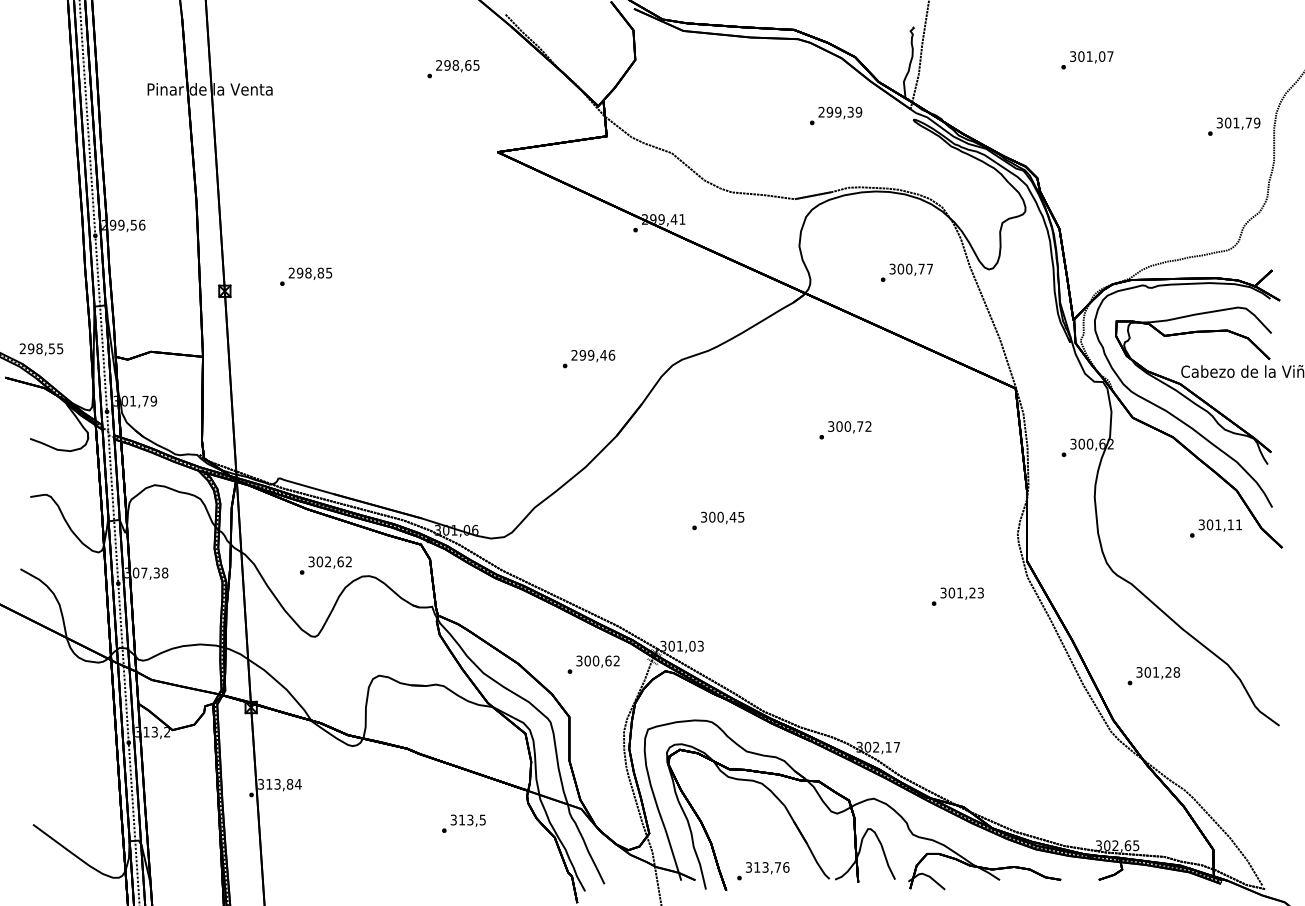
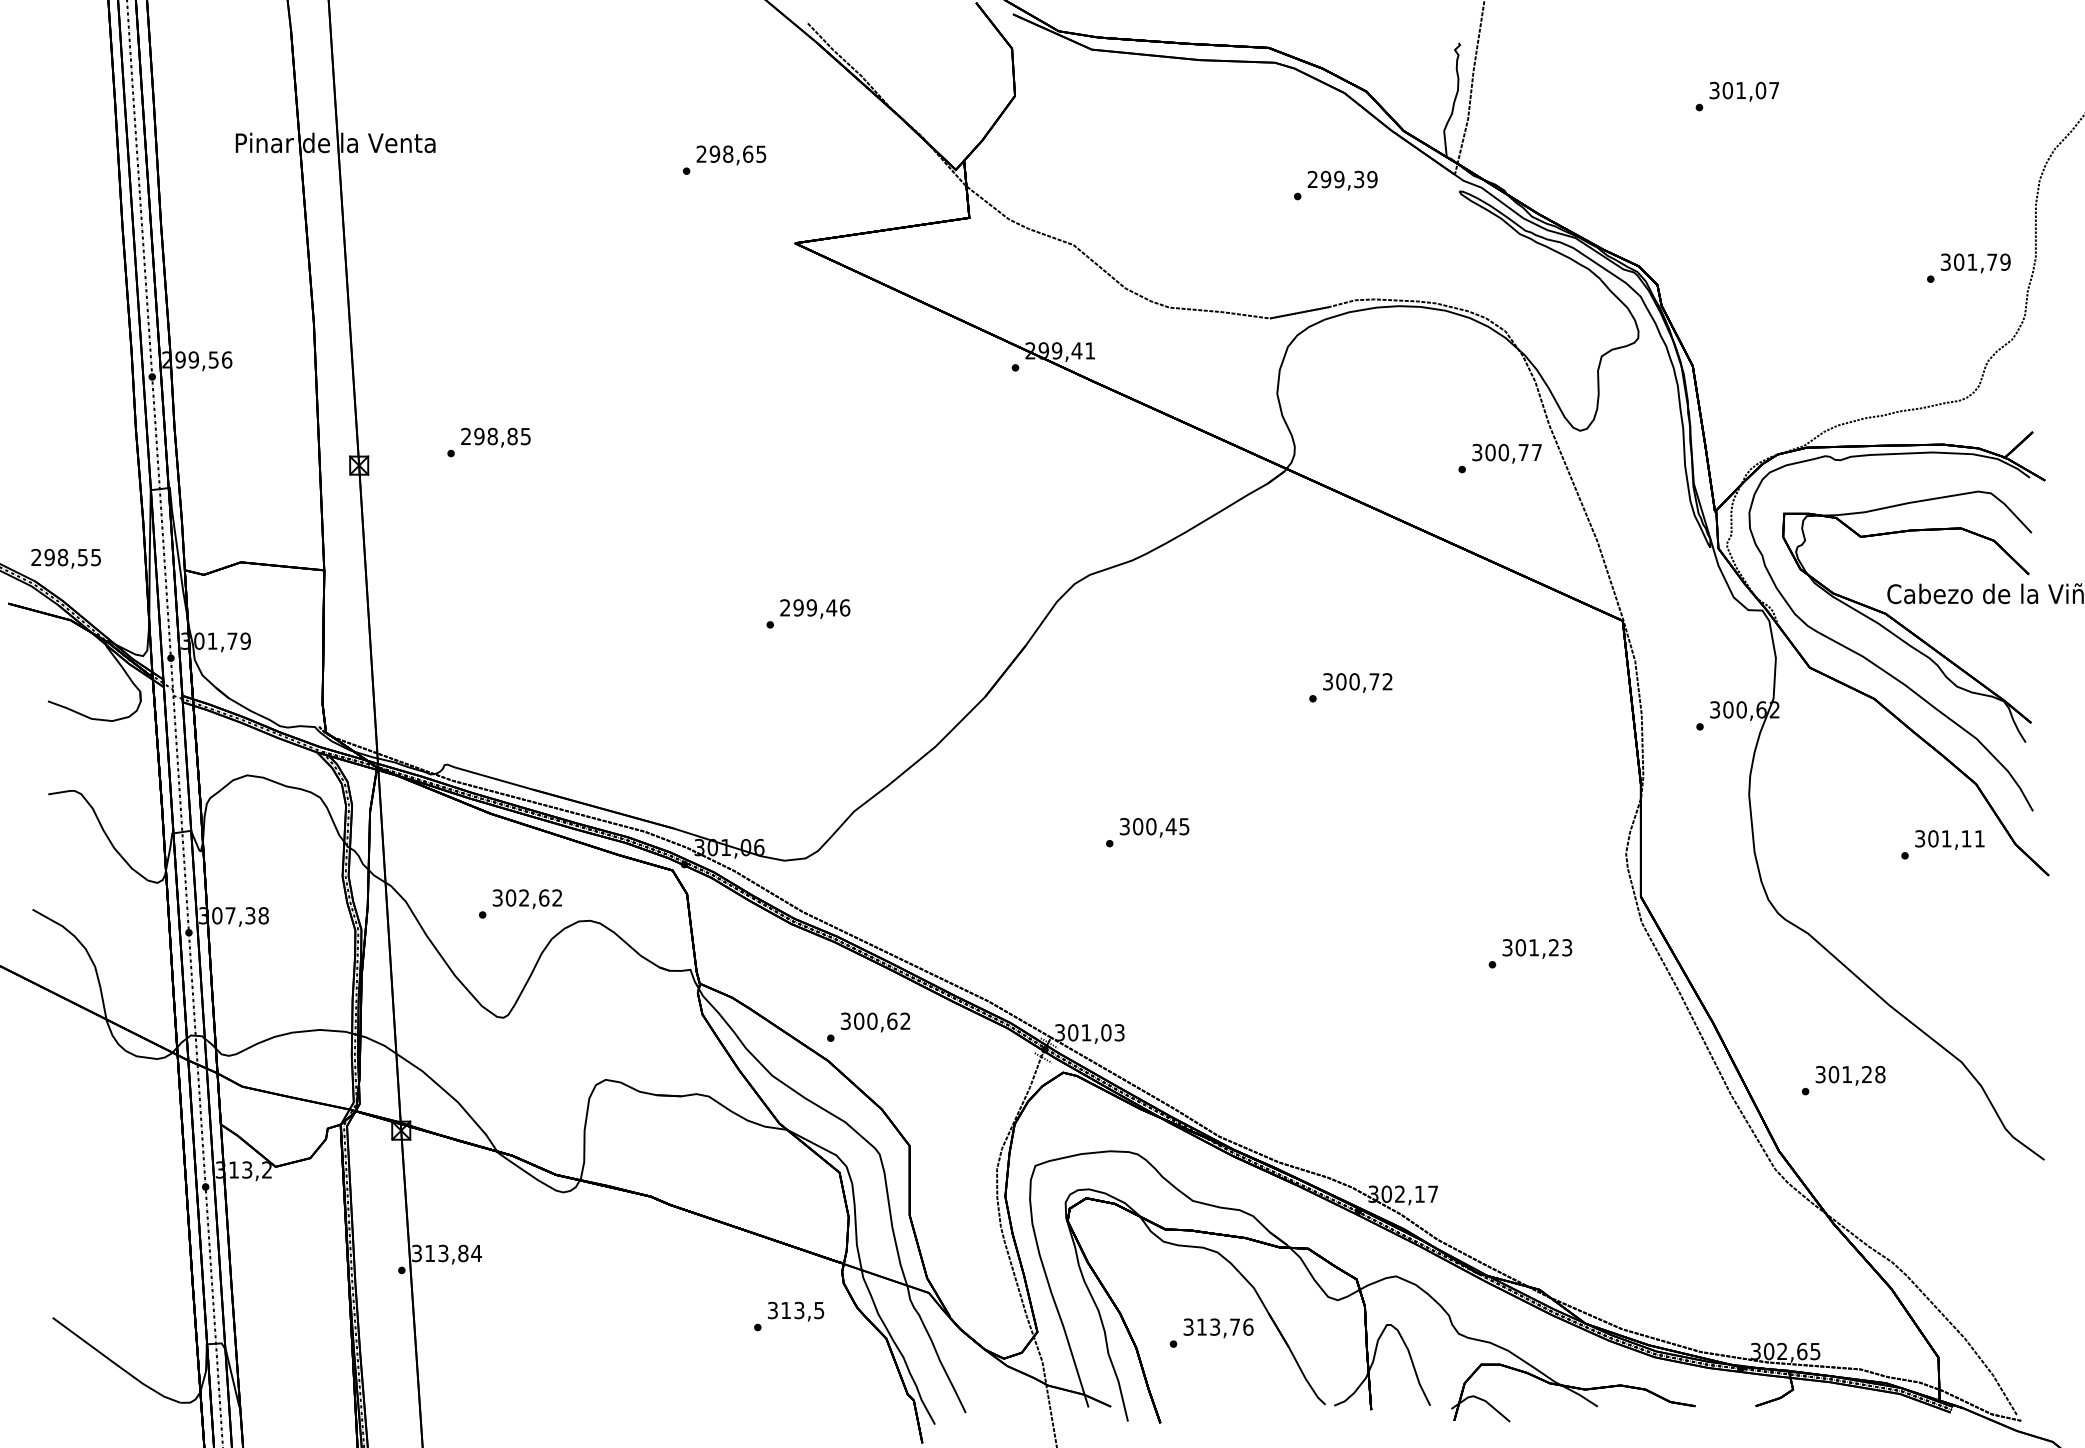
text: (453, 69) -> (724, 160), moved
text: (1234, 126) -> (1969, 267), moved
text: (906, 272) -> (1499, 457), moved
text: (589, 359) -> (809, 614), moved
text: (593, 664) -> (868, 1026), moved
text: (463, 823) -> (788, 1316), moved
text: (763, 871) -> (1211, 1333), moved

